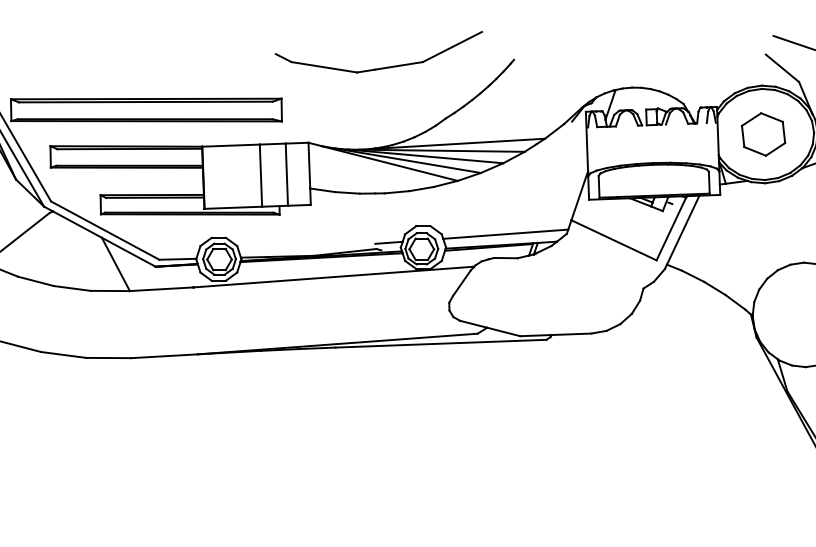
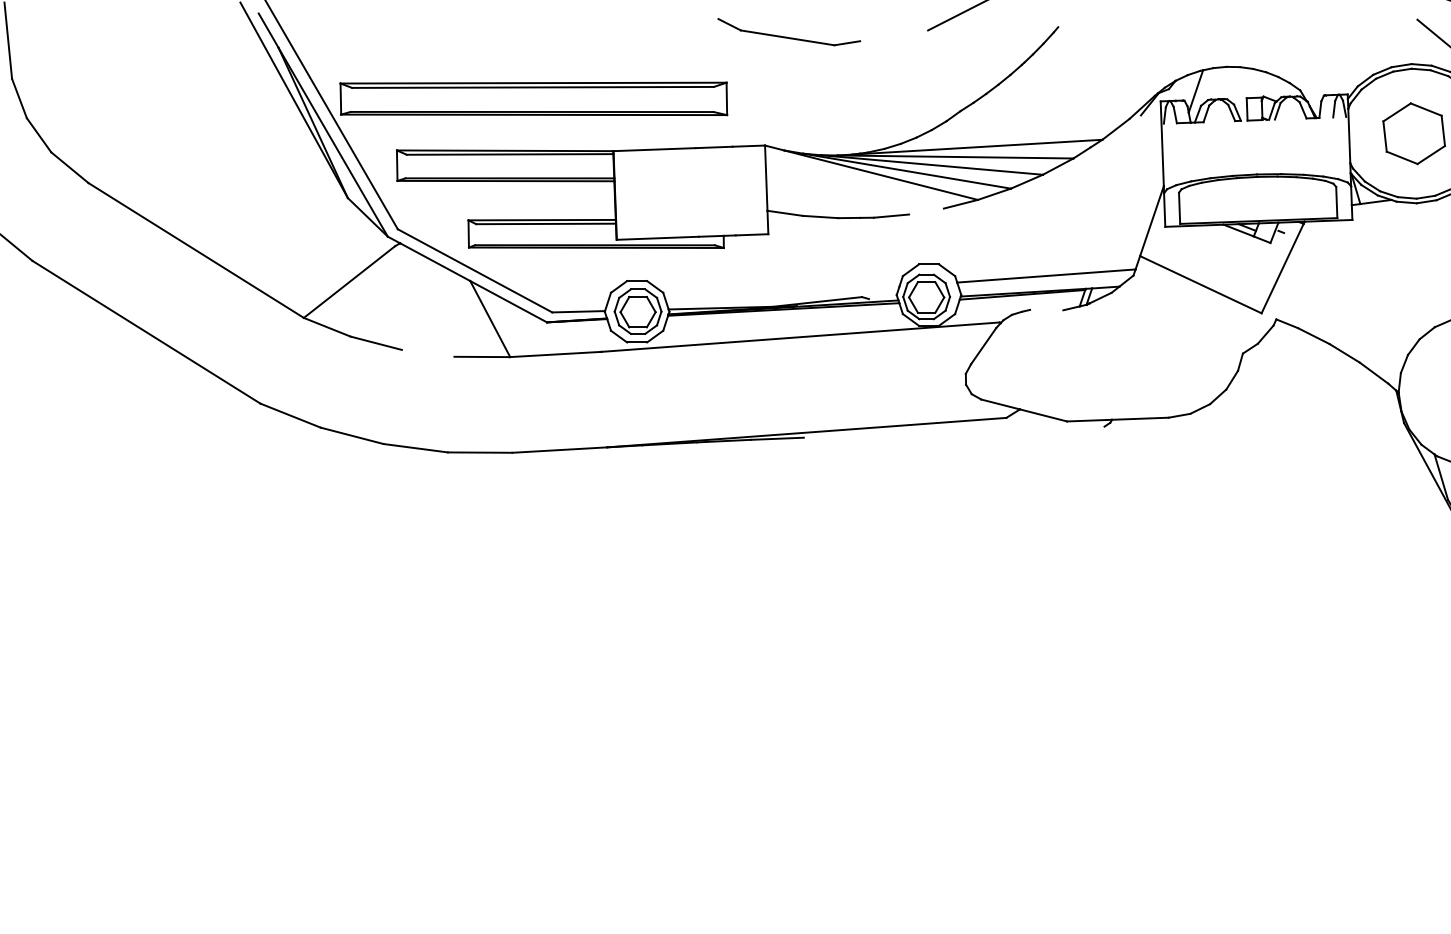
line: (399, 65) -> (894, 35), removed
line: (286, 174) -> (733, 190), removed
line: (260, 175) -> (696, 192), removed
line: (421, 189) -> (926, 211), removed
line: (683, 230) -> (1299, 270), removed
line: (388, 242) -> (879, 287), removed
line: (505, 257) -> (1046, 309), removed
line: (71, 287) -> (427, 352), removed
line: (440, 343) -> (953, 431), removed

